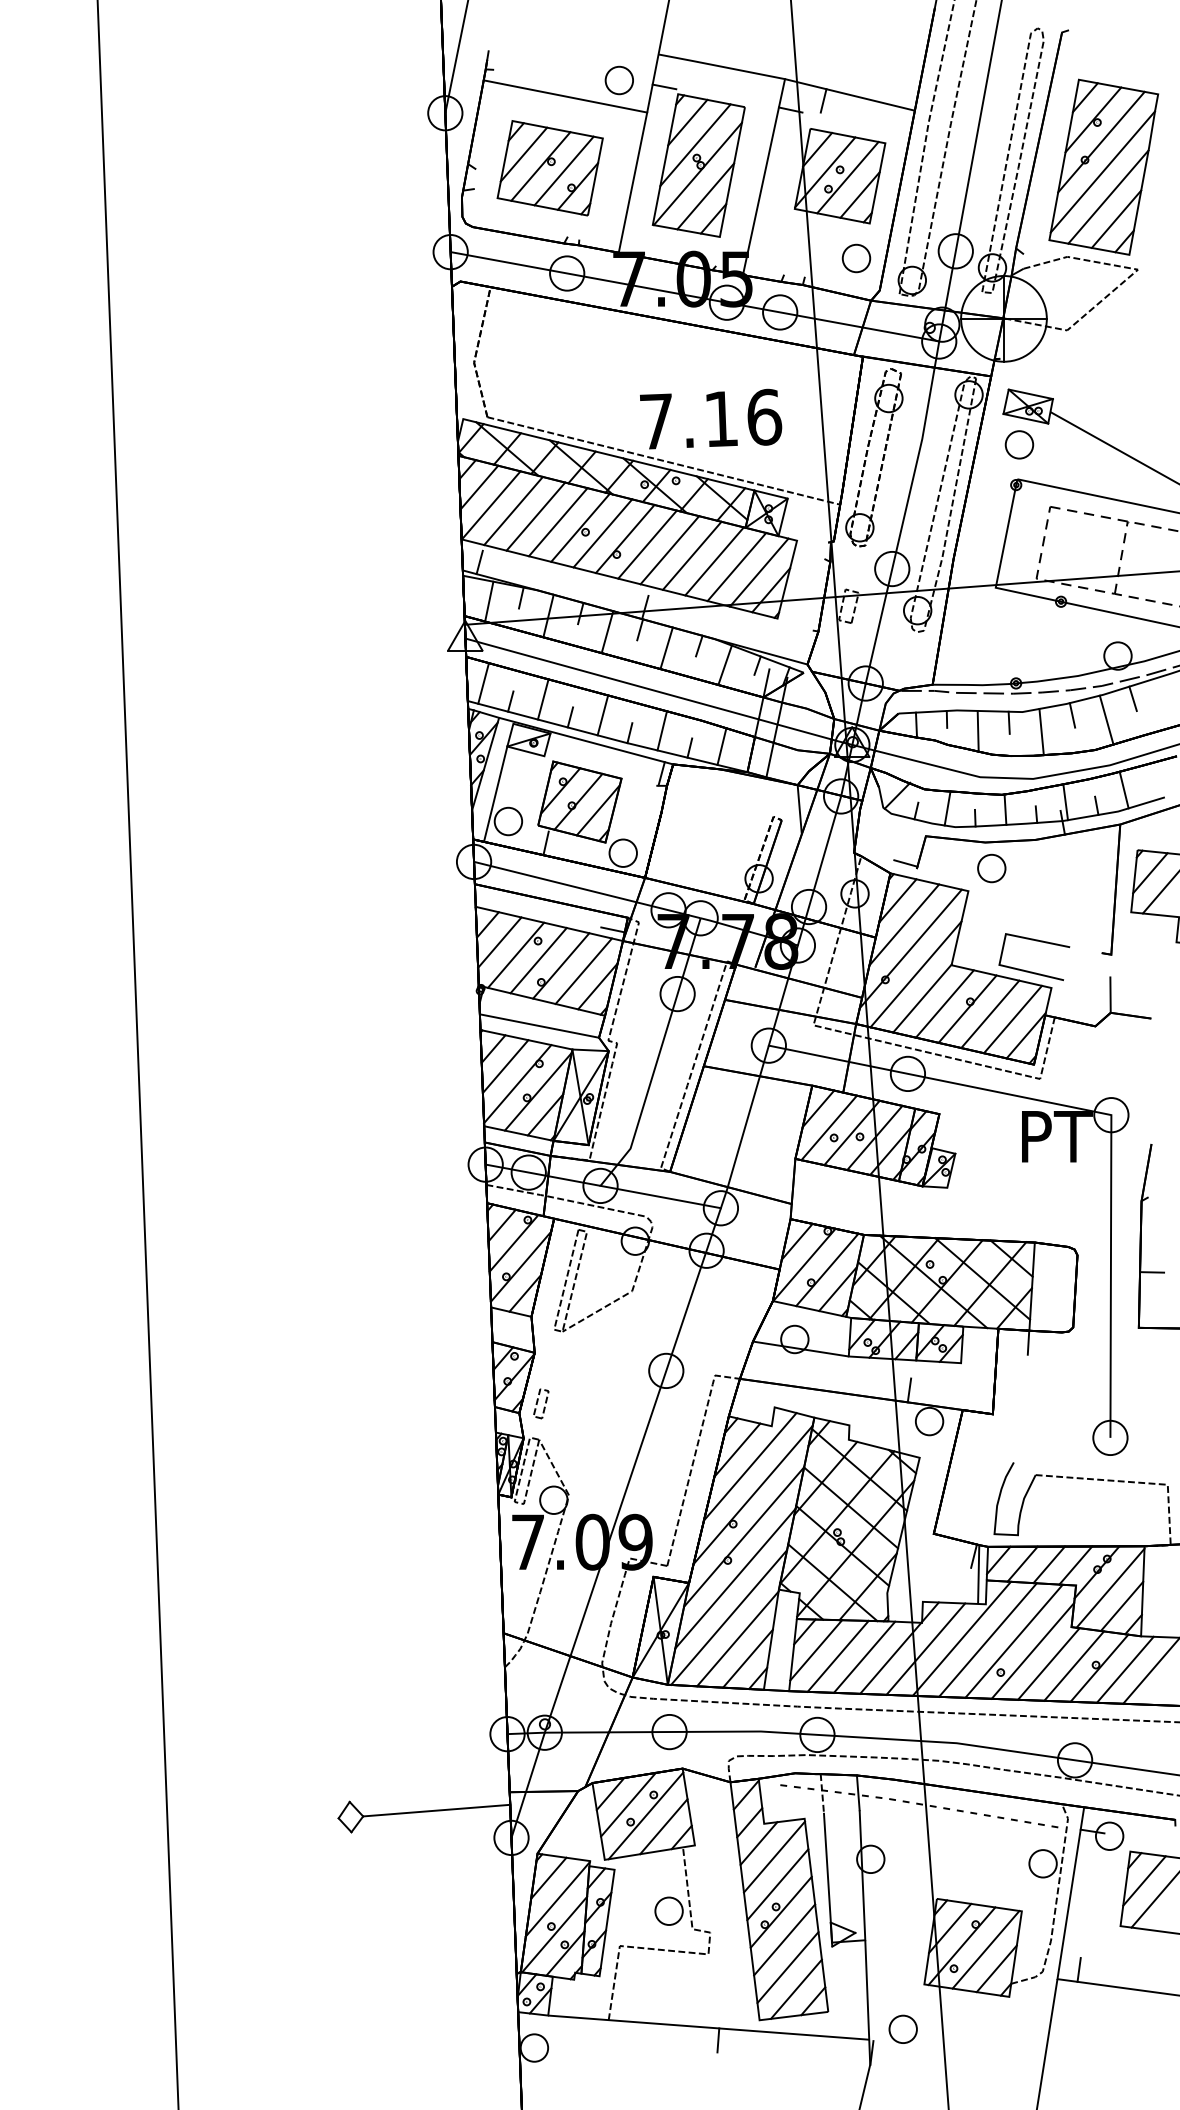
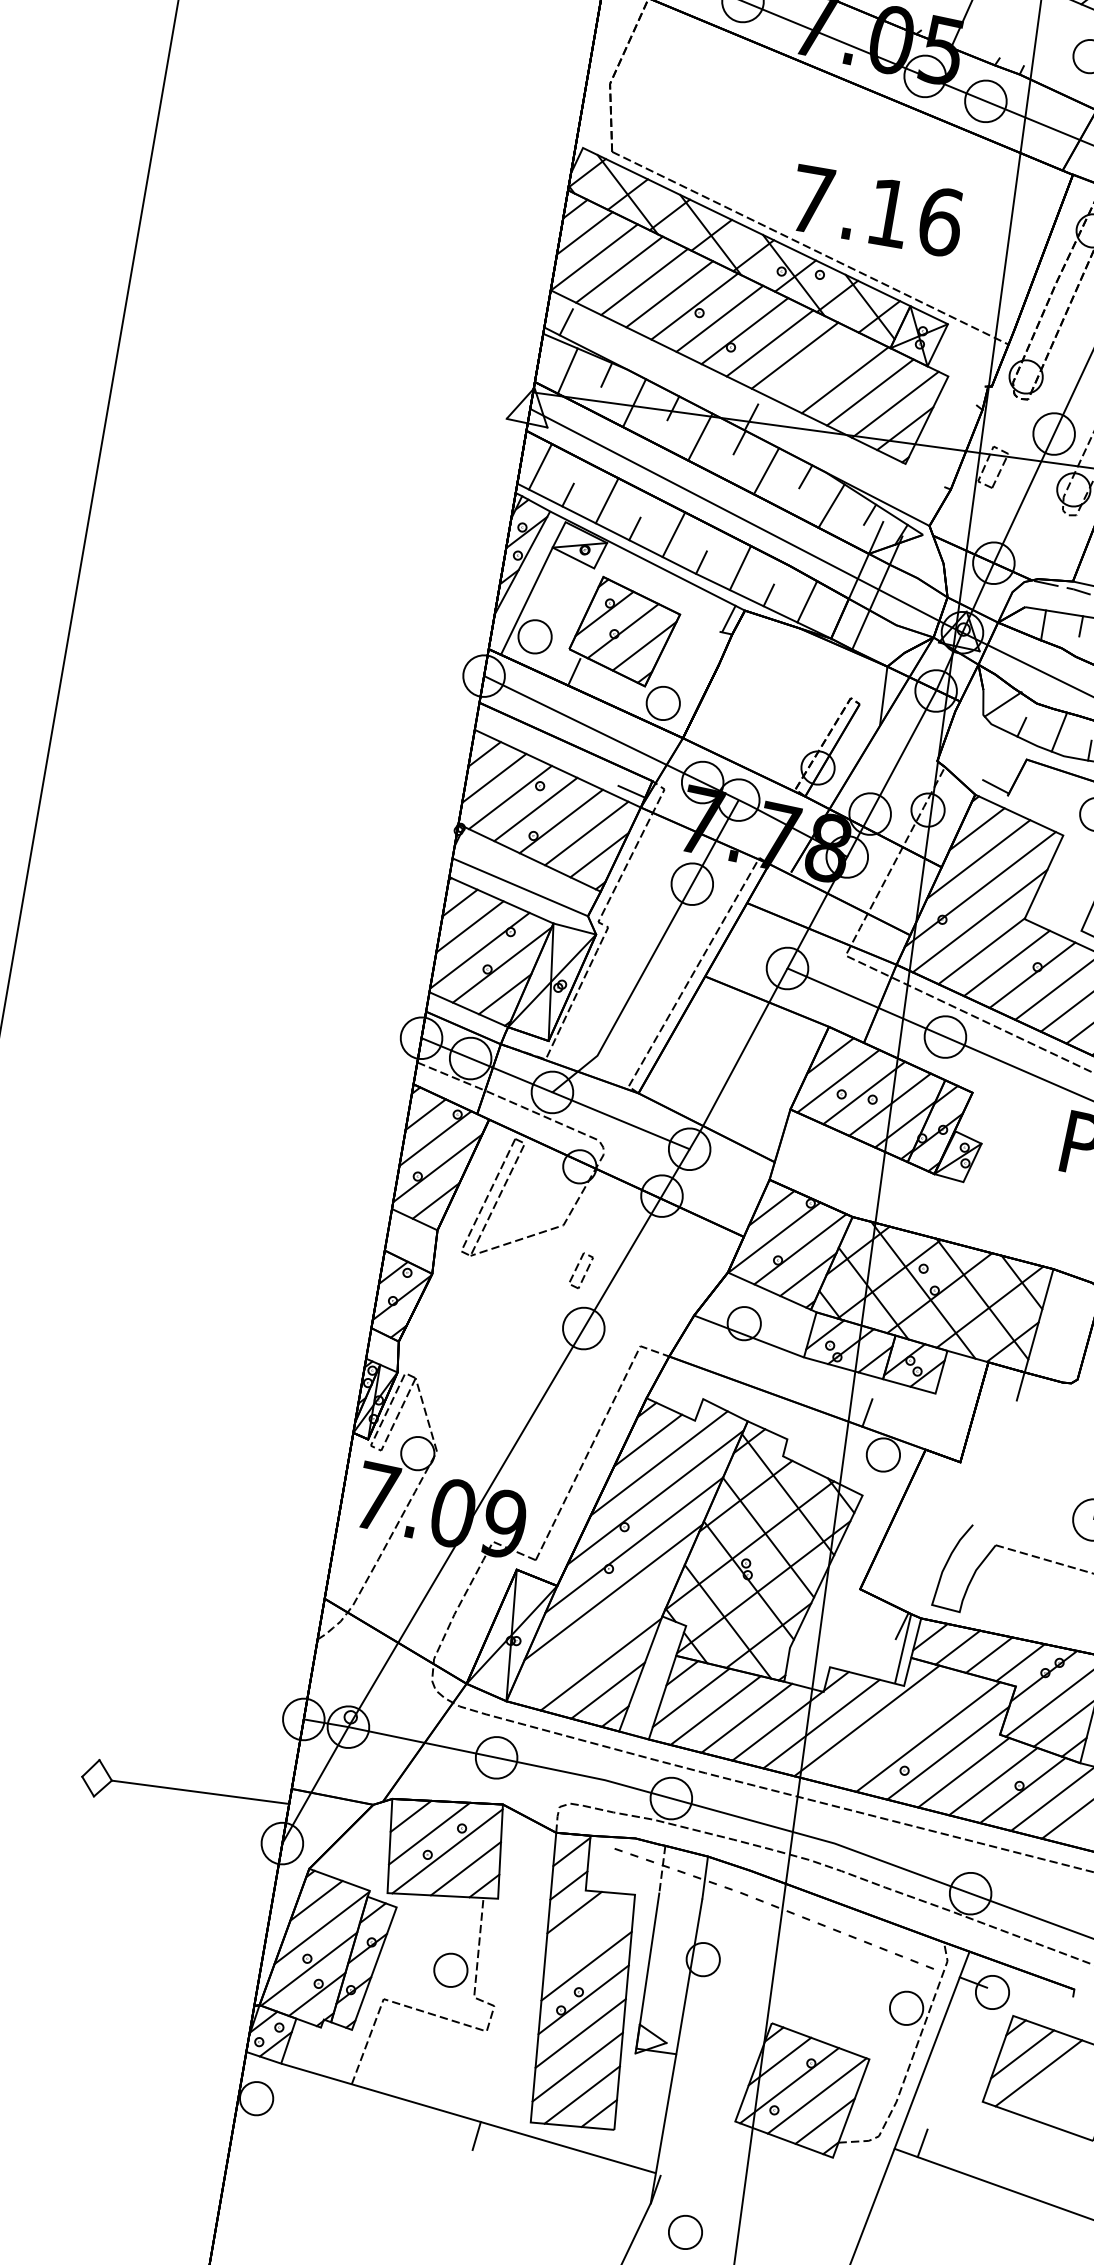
line: (691, 555) -> (819, 367), removed
part: (541, 1403) -> (581, 1270), moved
line: (729, 1617) -> (596, 1637), removed
line: (987, 1639) -> (897, 1728), removed
line: (774, 1856) -> (589, 1931), removed
part: (902, 2028) -> (684, 2231), moved

